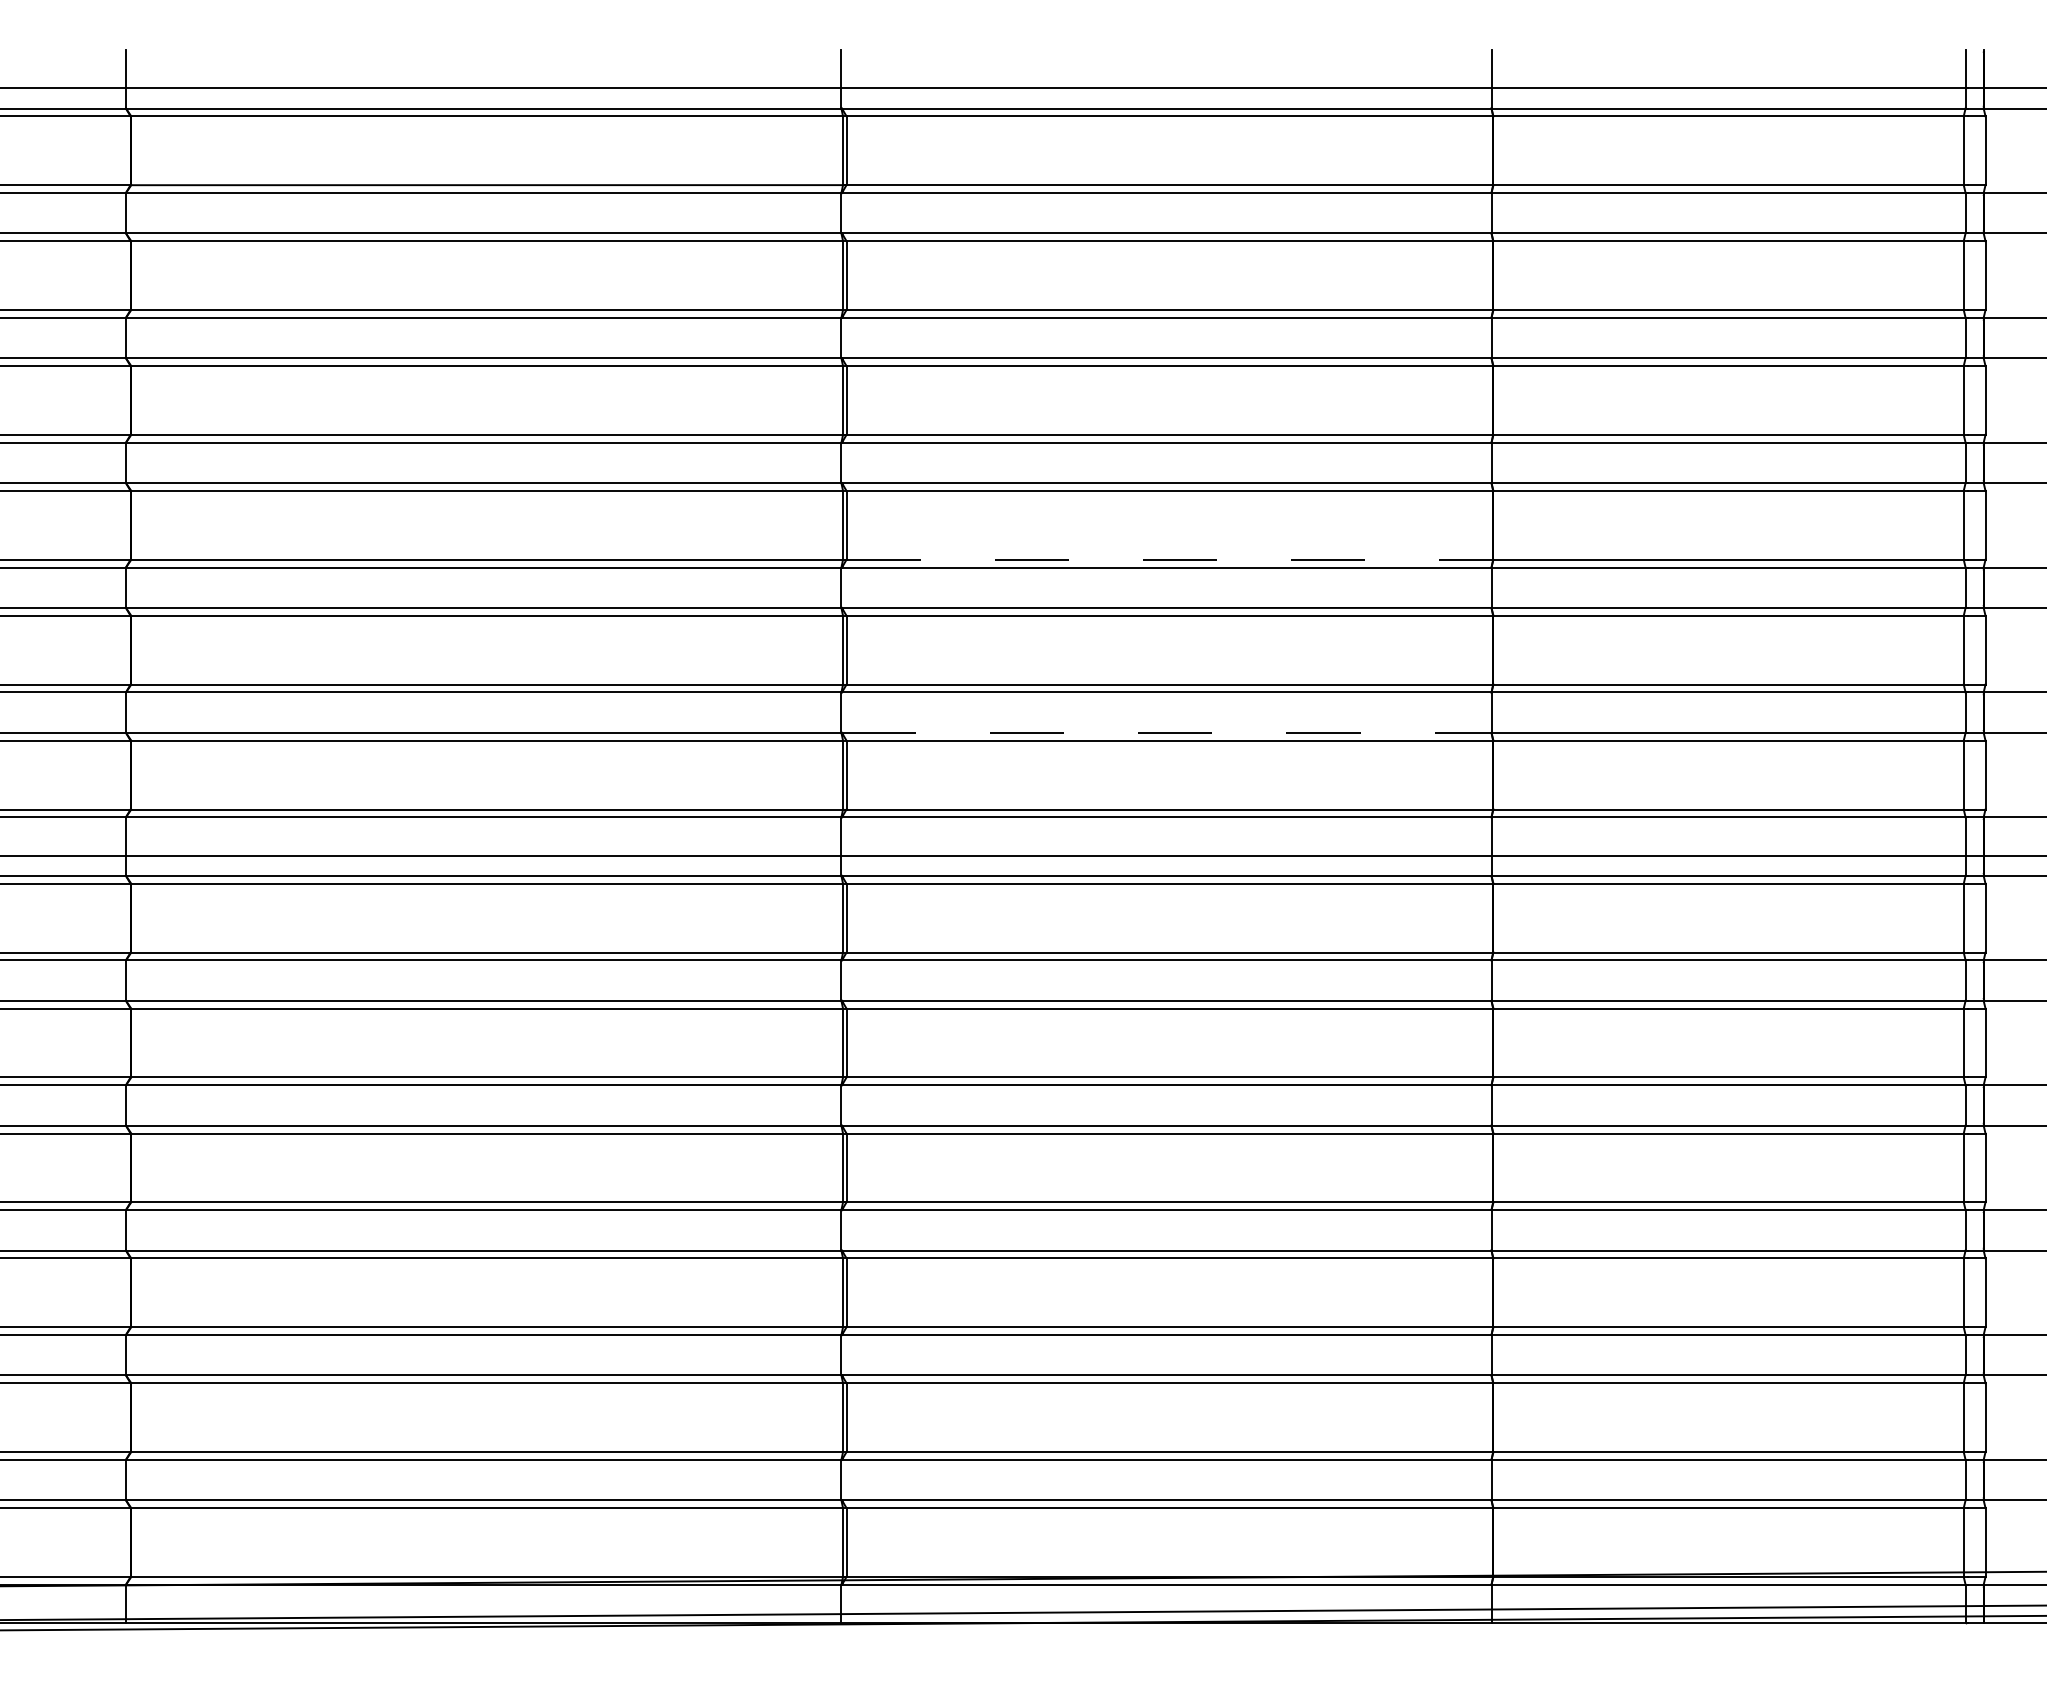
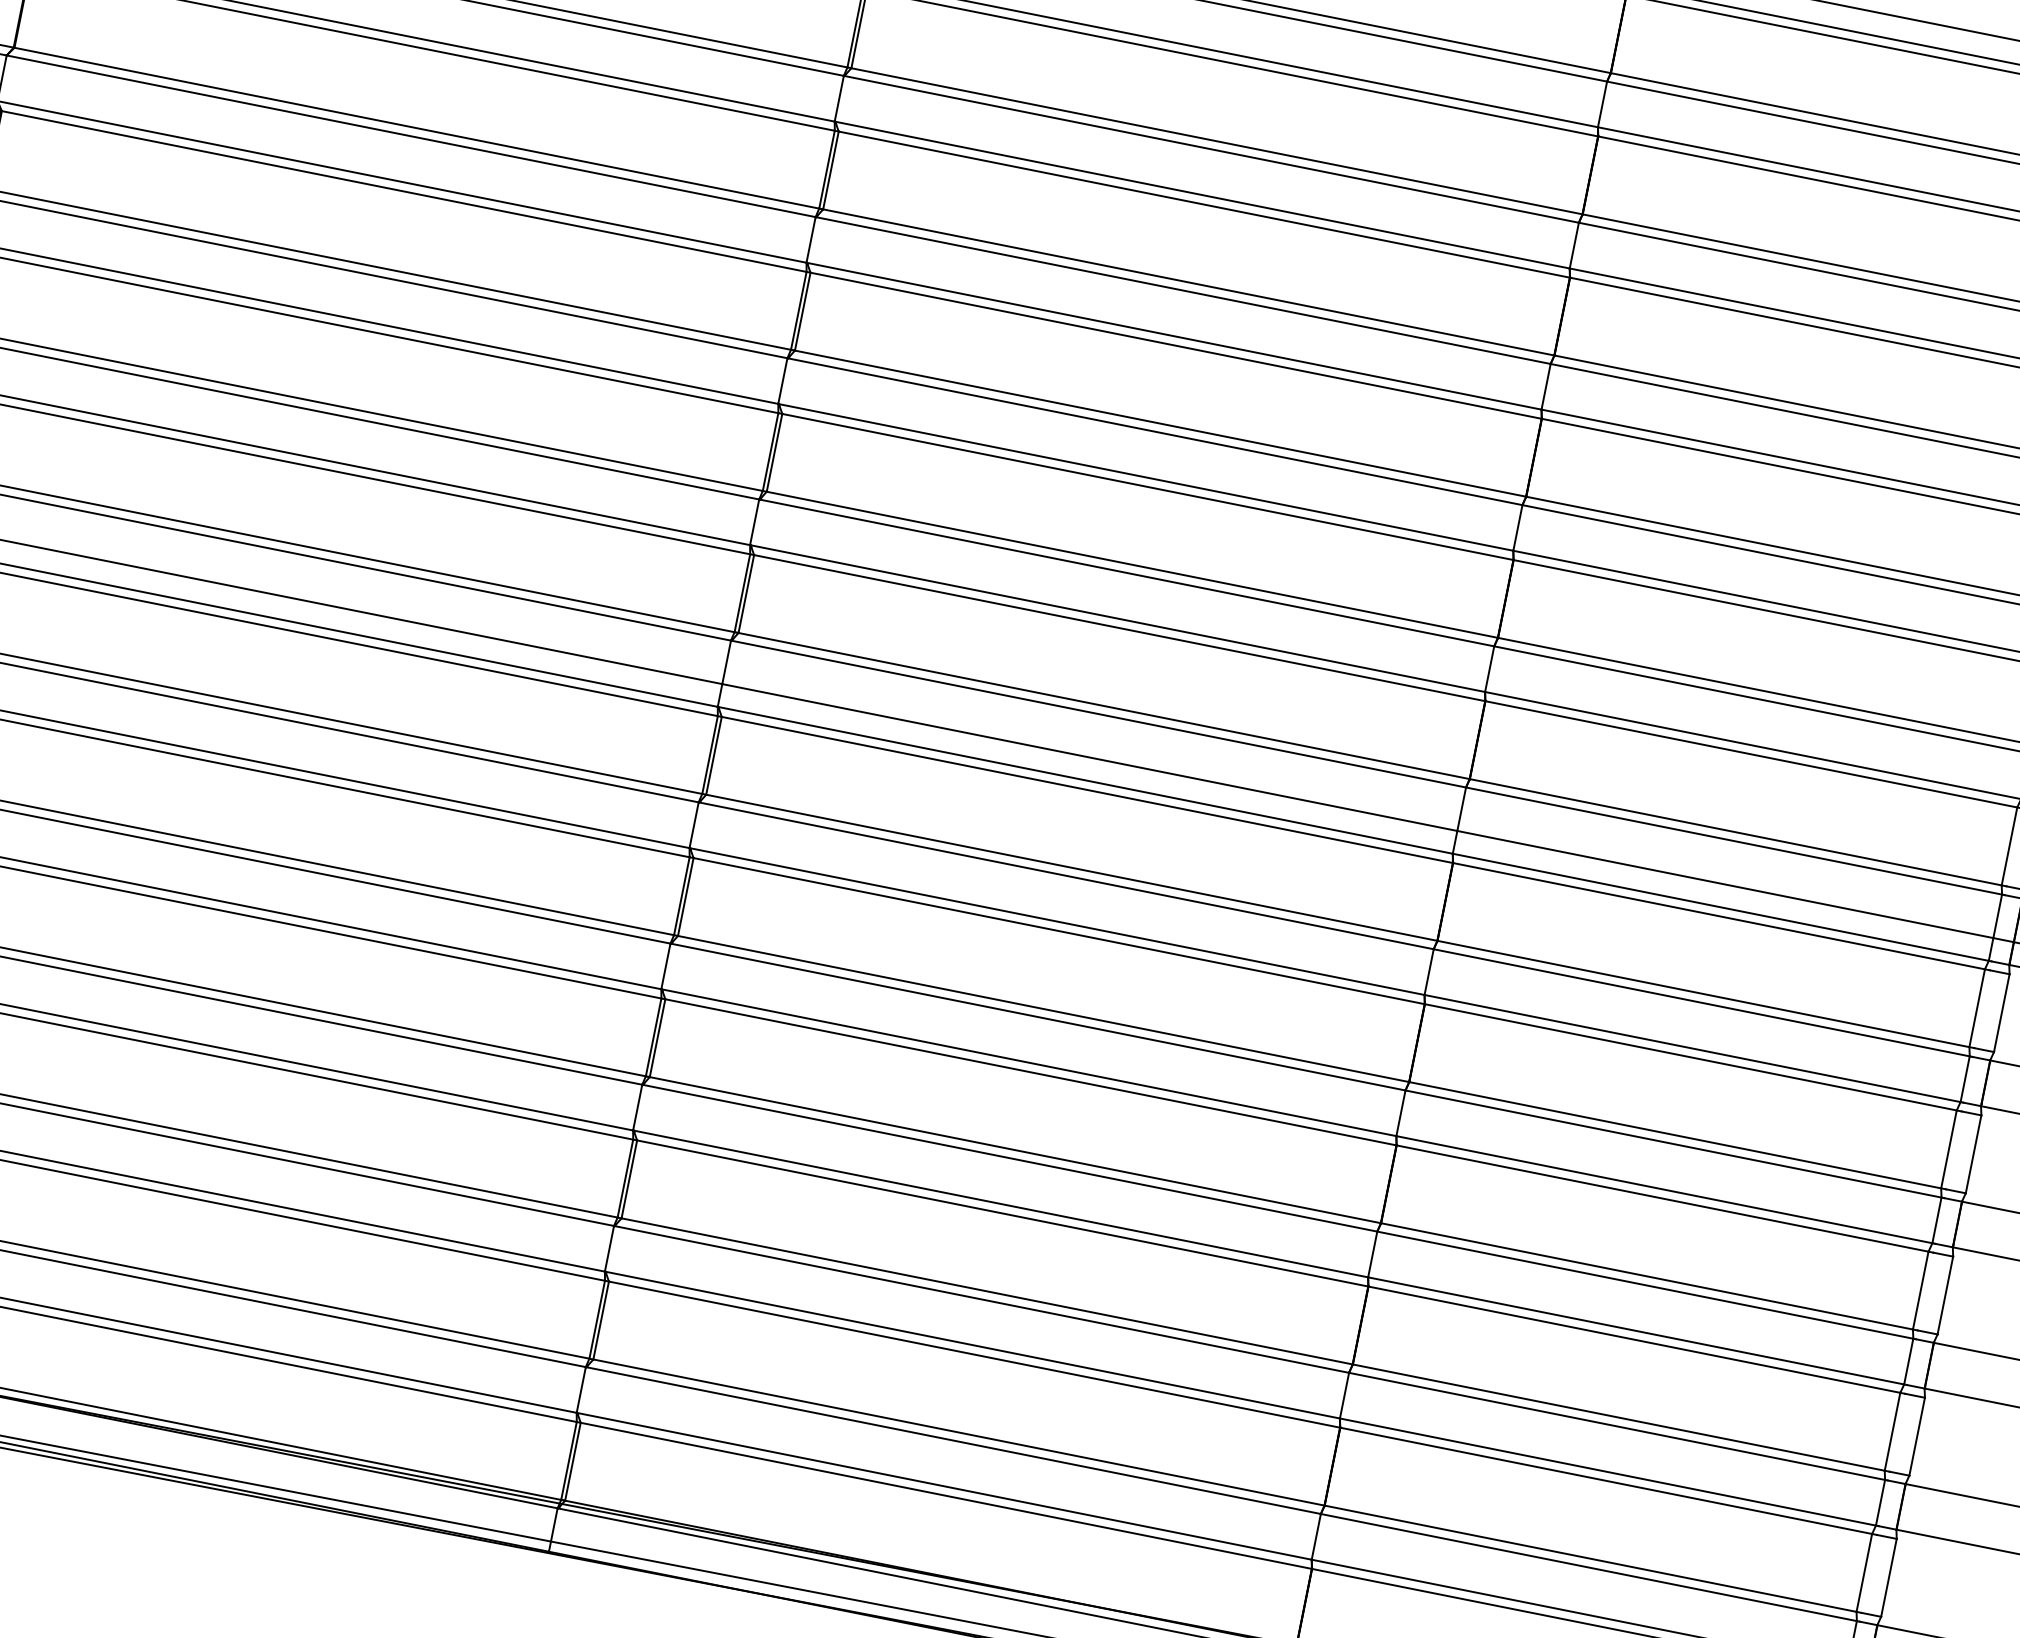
line: (1170, 559) -> (1161, 423), dashed -> solid
line: (1166, 732) -> (1117, 618), dashed -> solid

